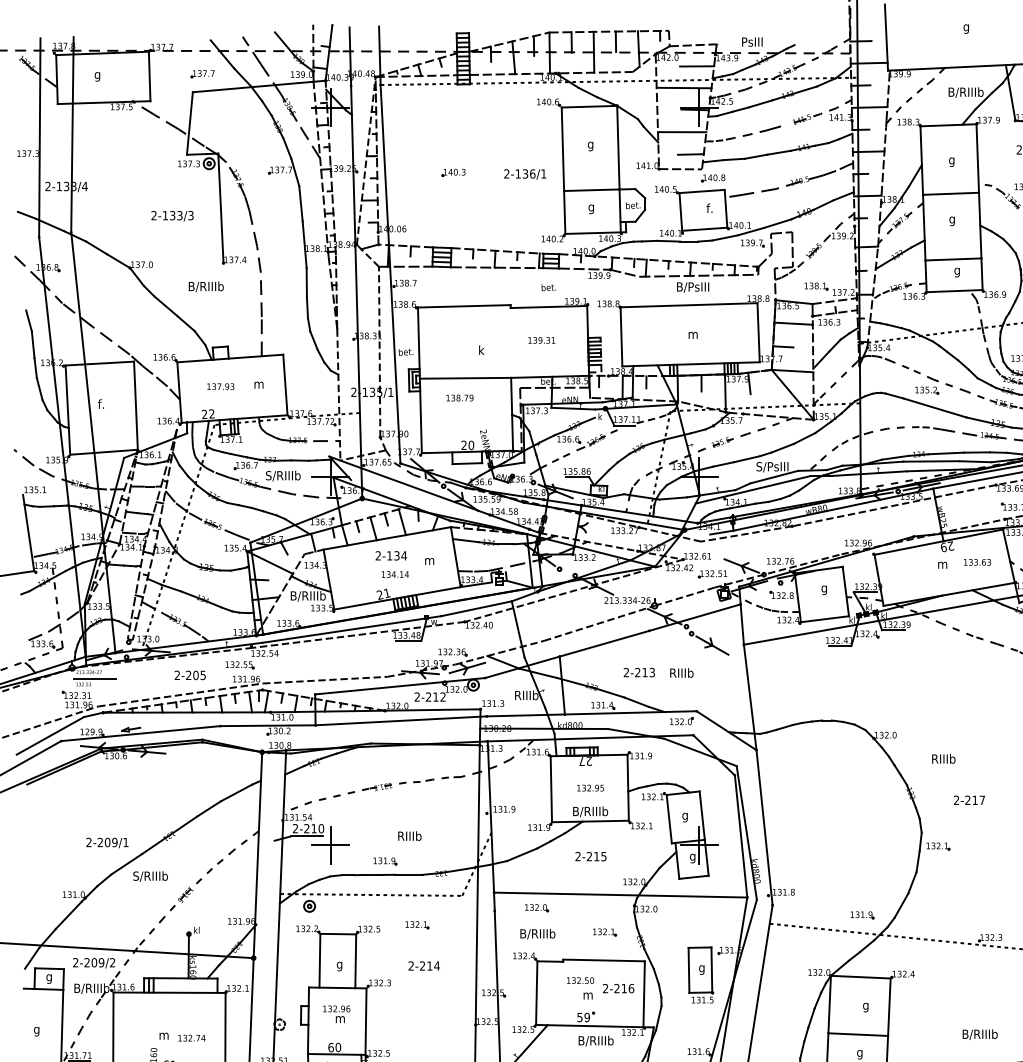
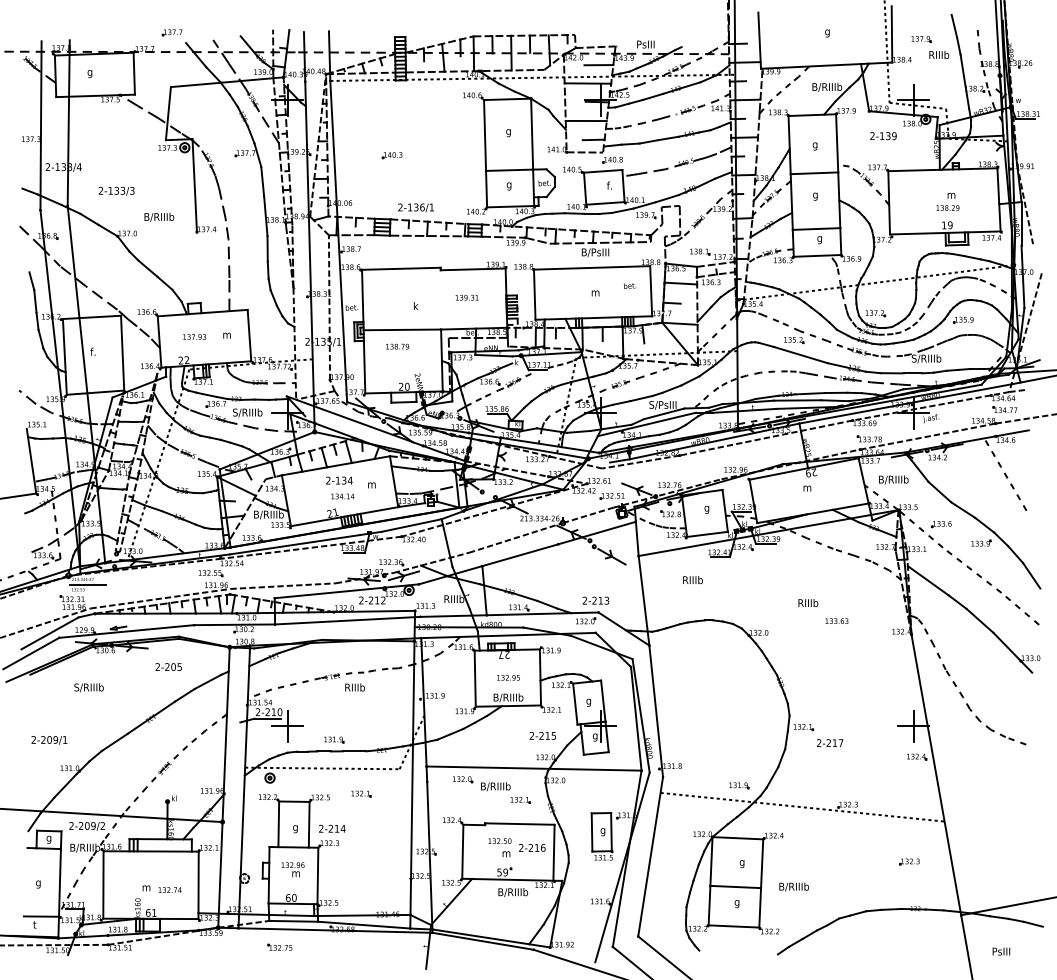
part: (201, 73) -> (171, 32), moved
text: (524, 174) -> (415, 207), moved
text: (172, 215) -> (116, 190), moved
text: (206, 287) -> (159, 217), moved
text: (549, 287) -> (630, 285), moved
text: (976, 561) -> (836, 620), moved
text: (638, 672) -> (595, 600), moved
text: (681, 673) -> (692, 580), moved
text: (189, 675) -> (168, 667), moved
text: (943, 758) -> (808, 602), moved
text: (968, 799) -> (829, 742), moved
text: (409, 836) -> (354, 687), moved
text: (107, 843) -> (49, 740), moved
text: (590, 856) -> (542, 735), moved
text: (149, 876) -> (88, 687), moved
text: (537, 933) -> (495, 786), moved
text: (424, 965) -> (332, 828), moved
text: (979, 1034) -> (793, 886), moved

